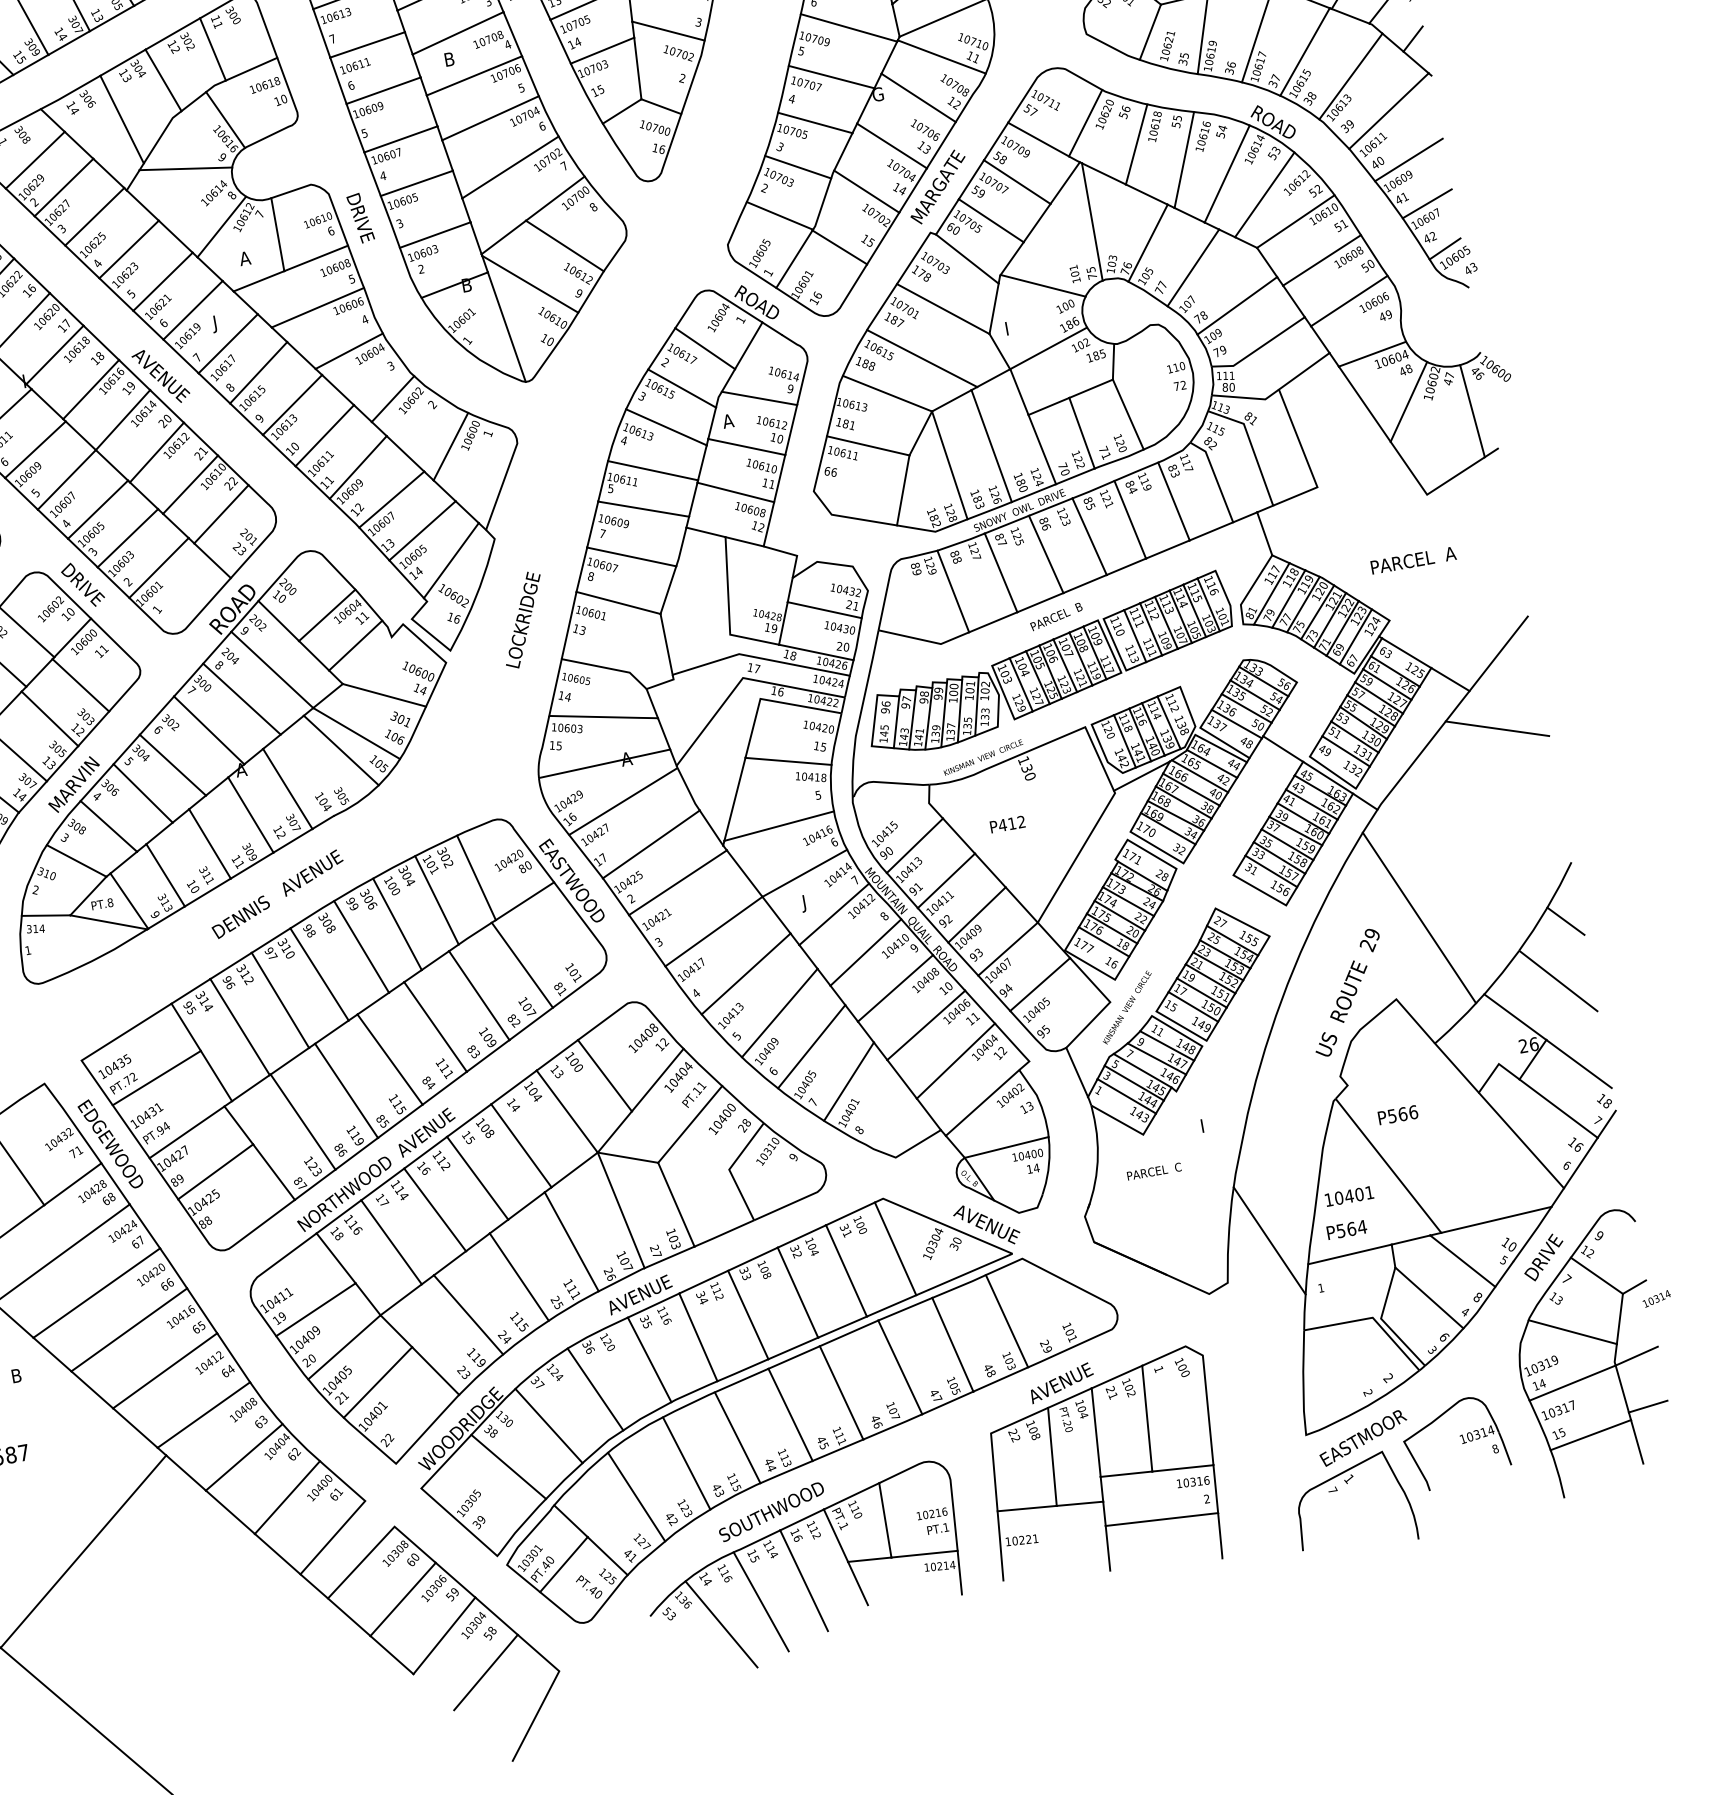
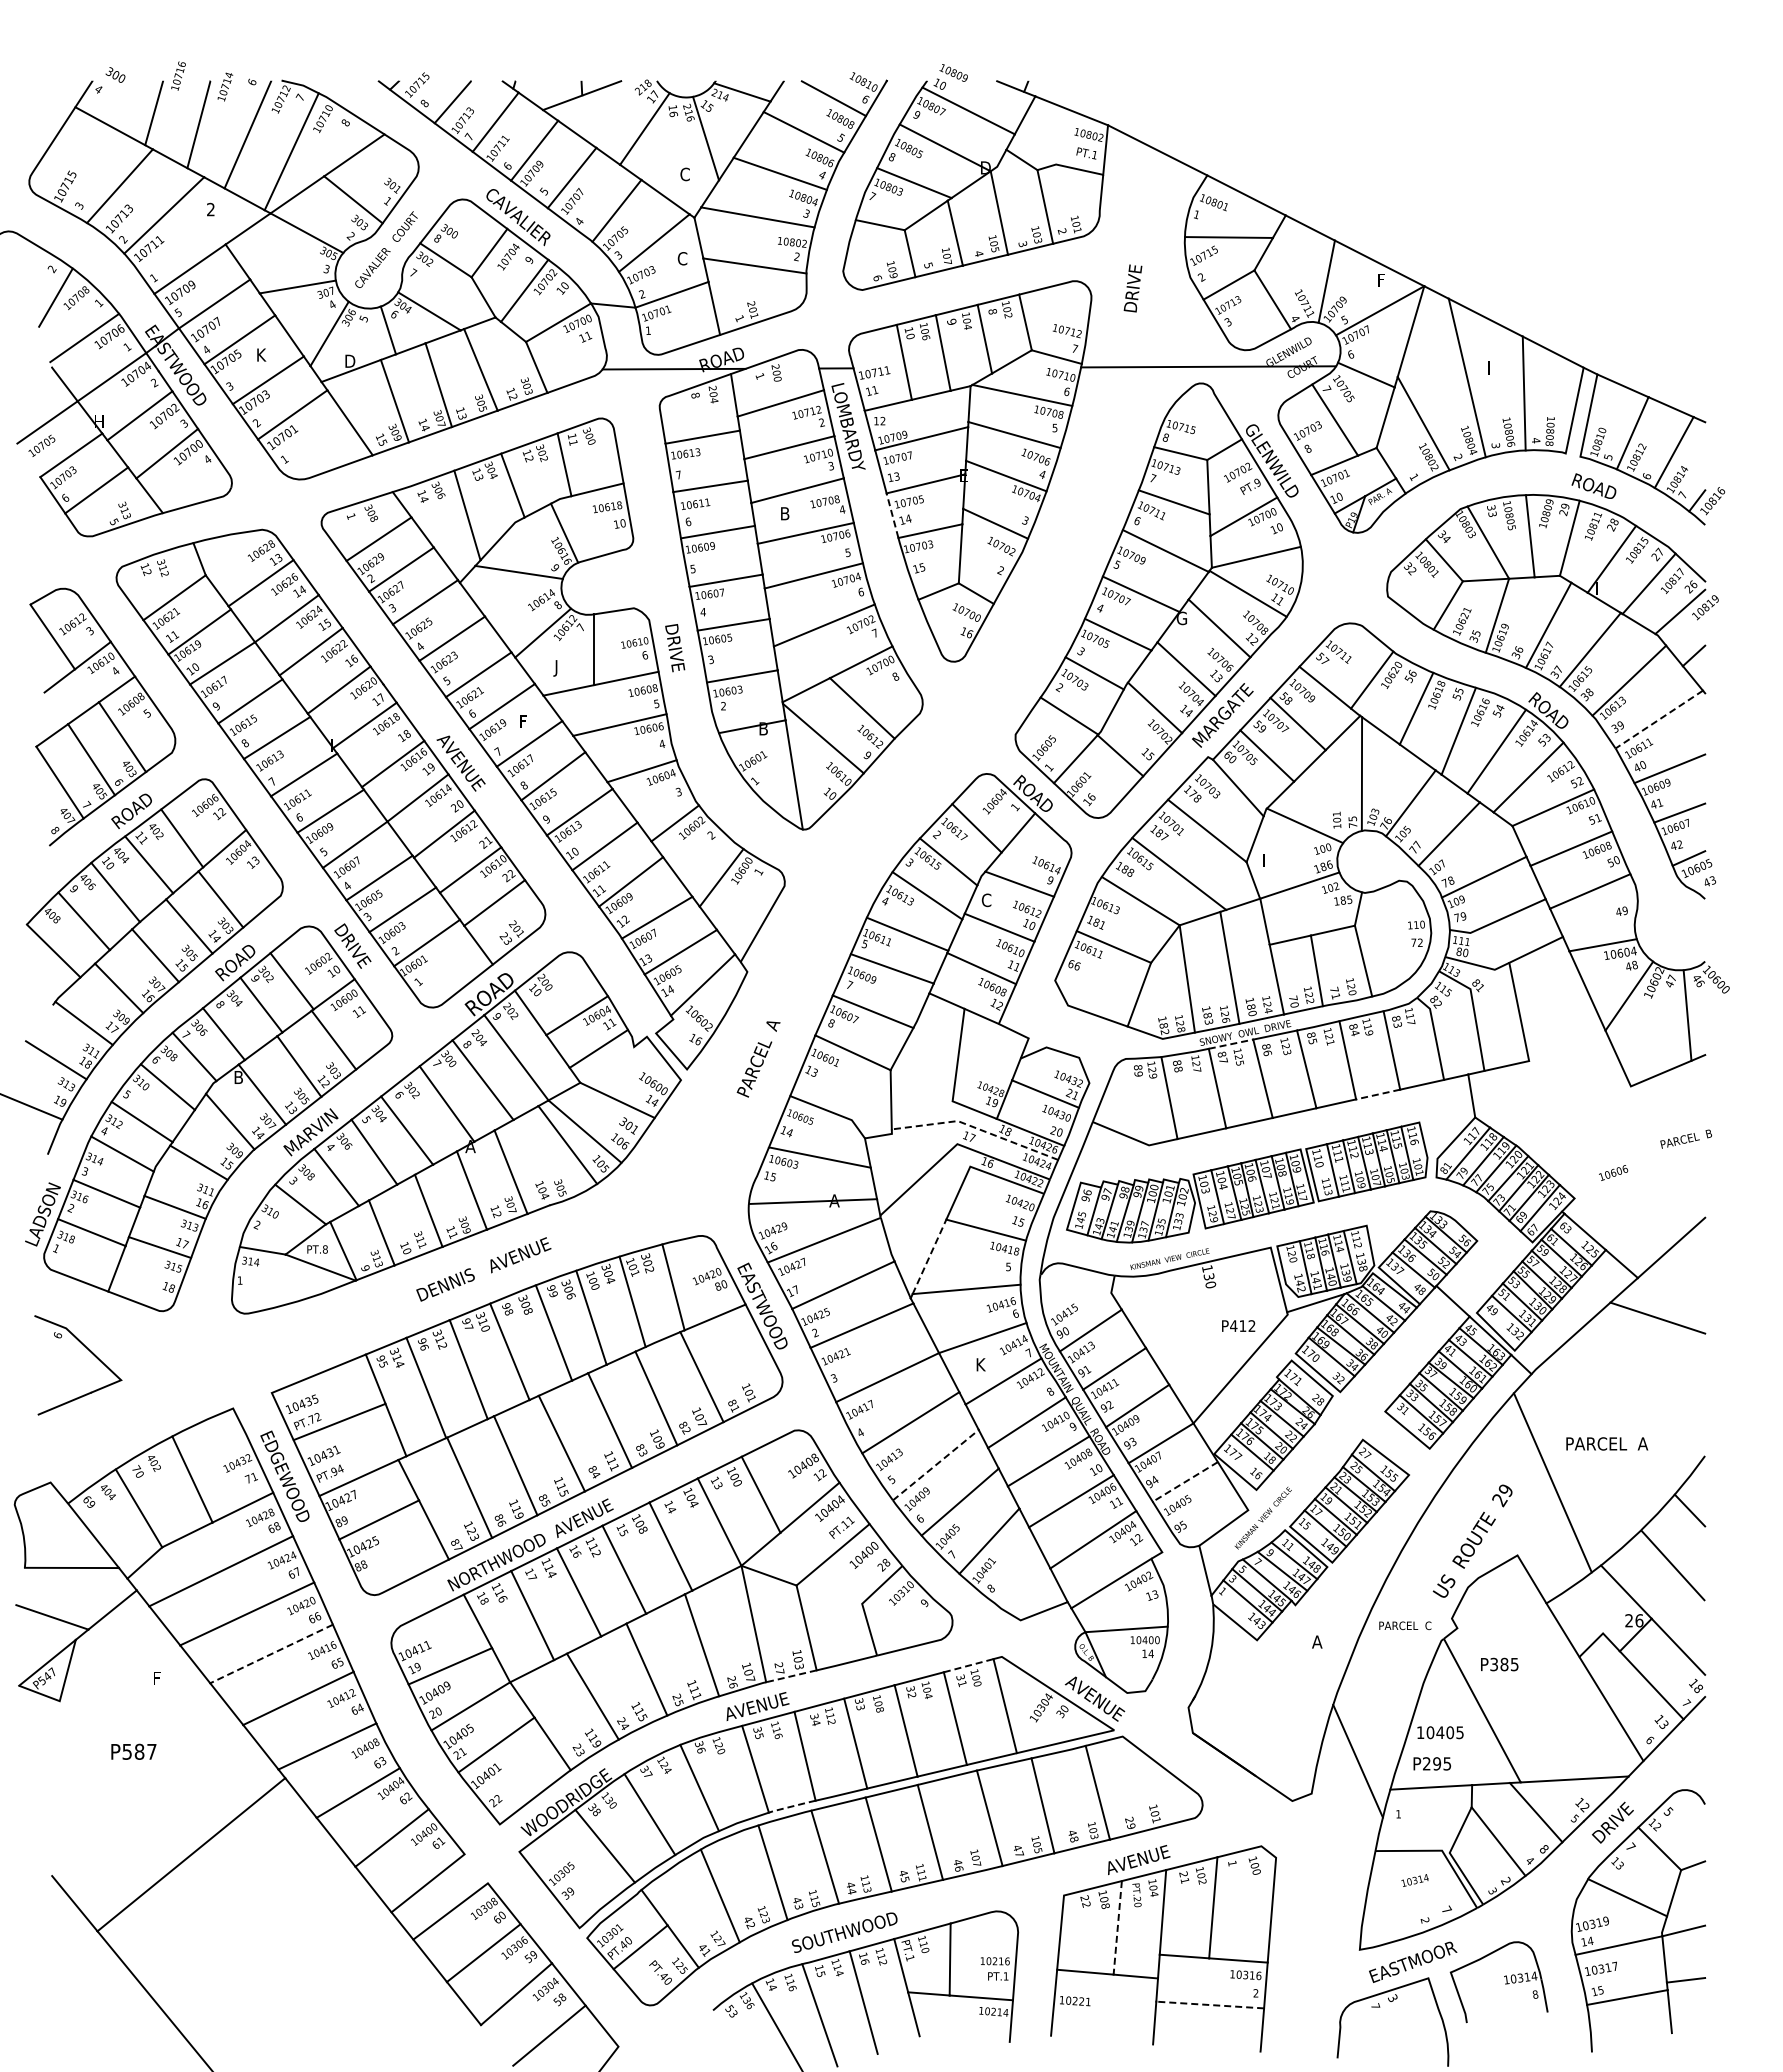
line: (560, 41) -> (892, 515), solid -> dashed
line: (1388, 111) -> (1658, 719), solid -> dashed
text: (244, 260) -> (558, 668), A -> J
text: (1374, 302) -> (1613, 1172), moved
text: (216, 324) -> (521, 723), J -> F
text: (728, 421) -> (986, 900), A -> C
line: (1007, 524) -> (1231, 1044), solid -> dashed
line: (1168, 549) -> (1378, 1094), solid -> dashed
text: (1413, 559) -> (1607, 1443), moved
text: (1055, 616) -> (1685, 1138), moved
text: (523, 619) -> (760, 1052), LOCKRIDGE -> PARCEL  A
line: (759, 658) -> (976, 1128), solid -> dashed
line: (734, 799) -> (929, 1256), solid -> dashed
text: (1007, 823) -> (1238, 1325), moved
text: (806, 903) -> (979, 1366), J -> K
line: (1039, 985) -> (1184, 1482), solid -> dashed
line: (780, 1012) -> (936, 1464), solid -> dashed
text: (1402, 1114) -> (1504, 1664), P566 -> P385
text: (1205, 1124) -> (1317, 1641), I -> A
text: (1577, 1146) -> (1663, 1724), 16 -> 13
text: (1154, 1171) -> (1405, 1625), moved
text: (1369, 1192) -> (1459, 1732), 10401 -> 10405
line: (850, 1213) -> (968, 1665), solid -> dashed
text: (1352, 1228) -> (1437, 1763), P564 -> P295
text: (1599, 1235) -> (1668, 1811), 9 -> 5
text: (1511, 1247) -> (1584, 1807), 10 -> 12
line: (669, 1257) -> (791, 1676), solid -> dashed
text: (1656, 1298) -> (1414, 1880), moved
line: (129, 1330) -> (271, 1654), solid -> dashed
text: (1443, 1336) -> (1505, 1880), 6 -> 2
text: (15, 1375) -> (157, 1677), B -> F
text: (1388, 1377) -> (1446, 1909), 2 -> 7
line: (694, 1391) -> (792, 1806), solid -> dashed
line: (1052, 1456) -> (1117, 1927), solid -> dashed
text: (1348, 1479) -> (1392, 1998), 1 -> 3
line: (1162, 1519) -> (1210, 2005), solid -> dashed

